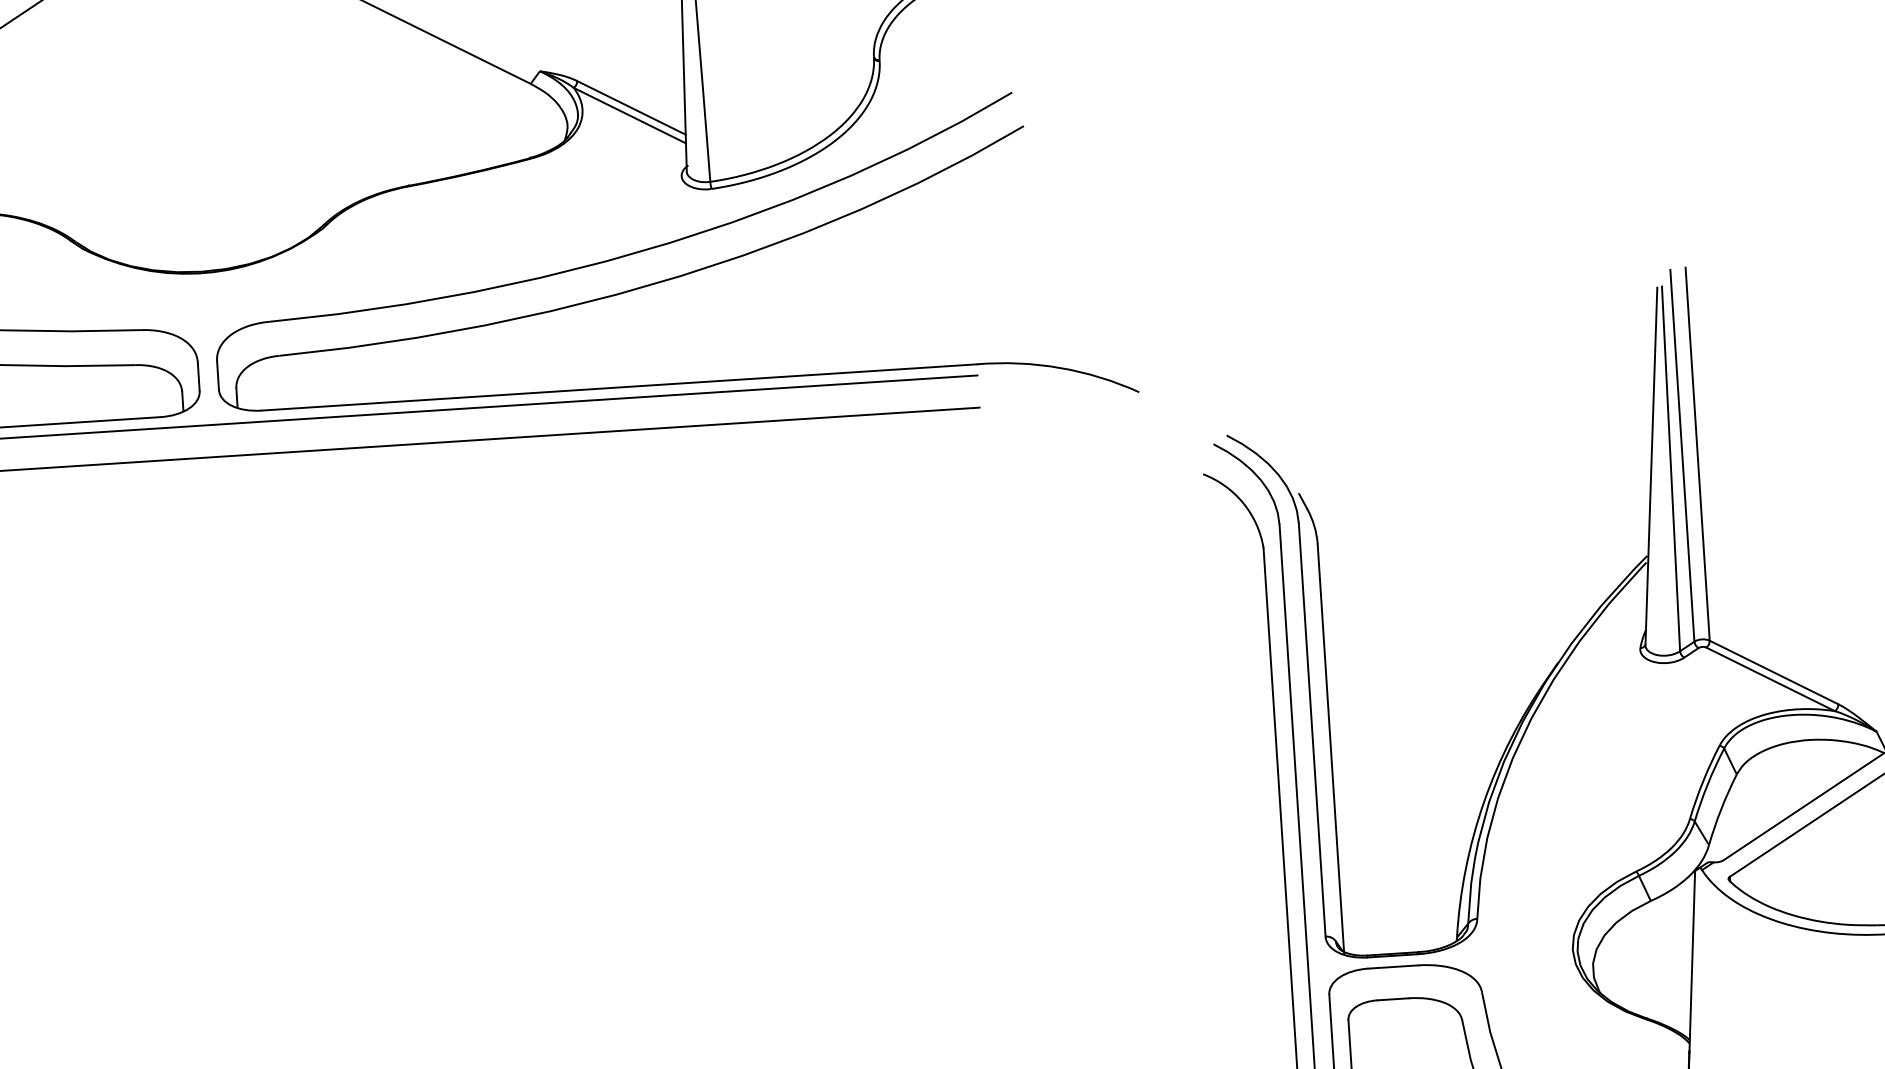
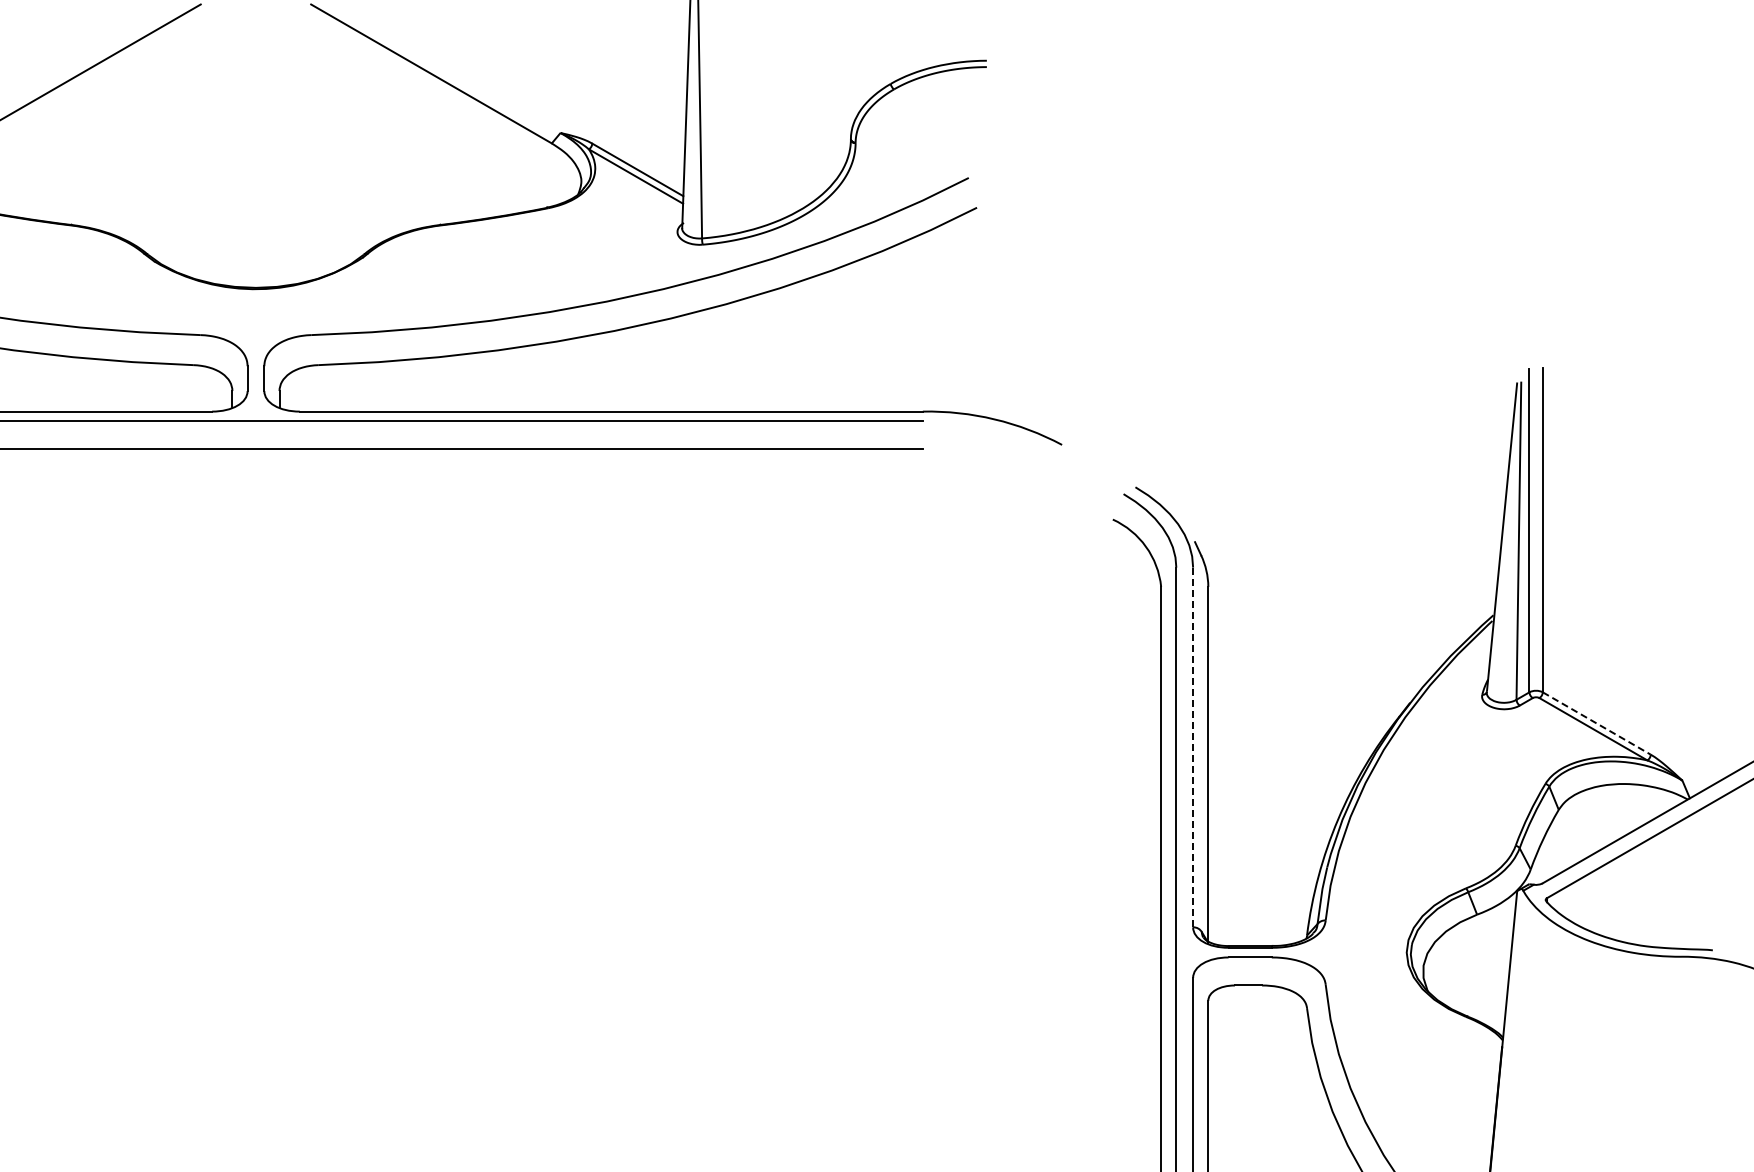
line: (1774, 672) -> (1597, 723), solid -> dashed
line: (1312, 730) -> (1193, 747), solid -> dashed

